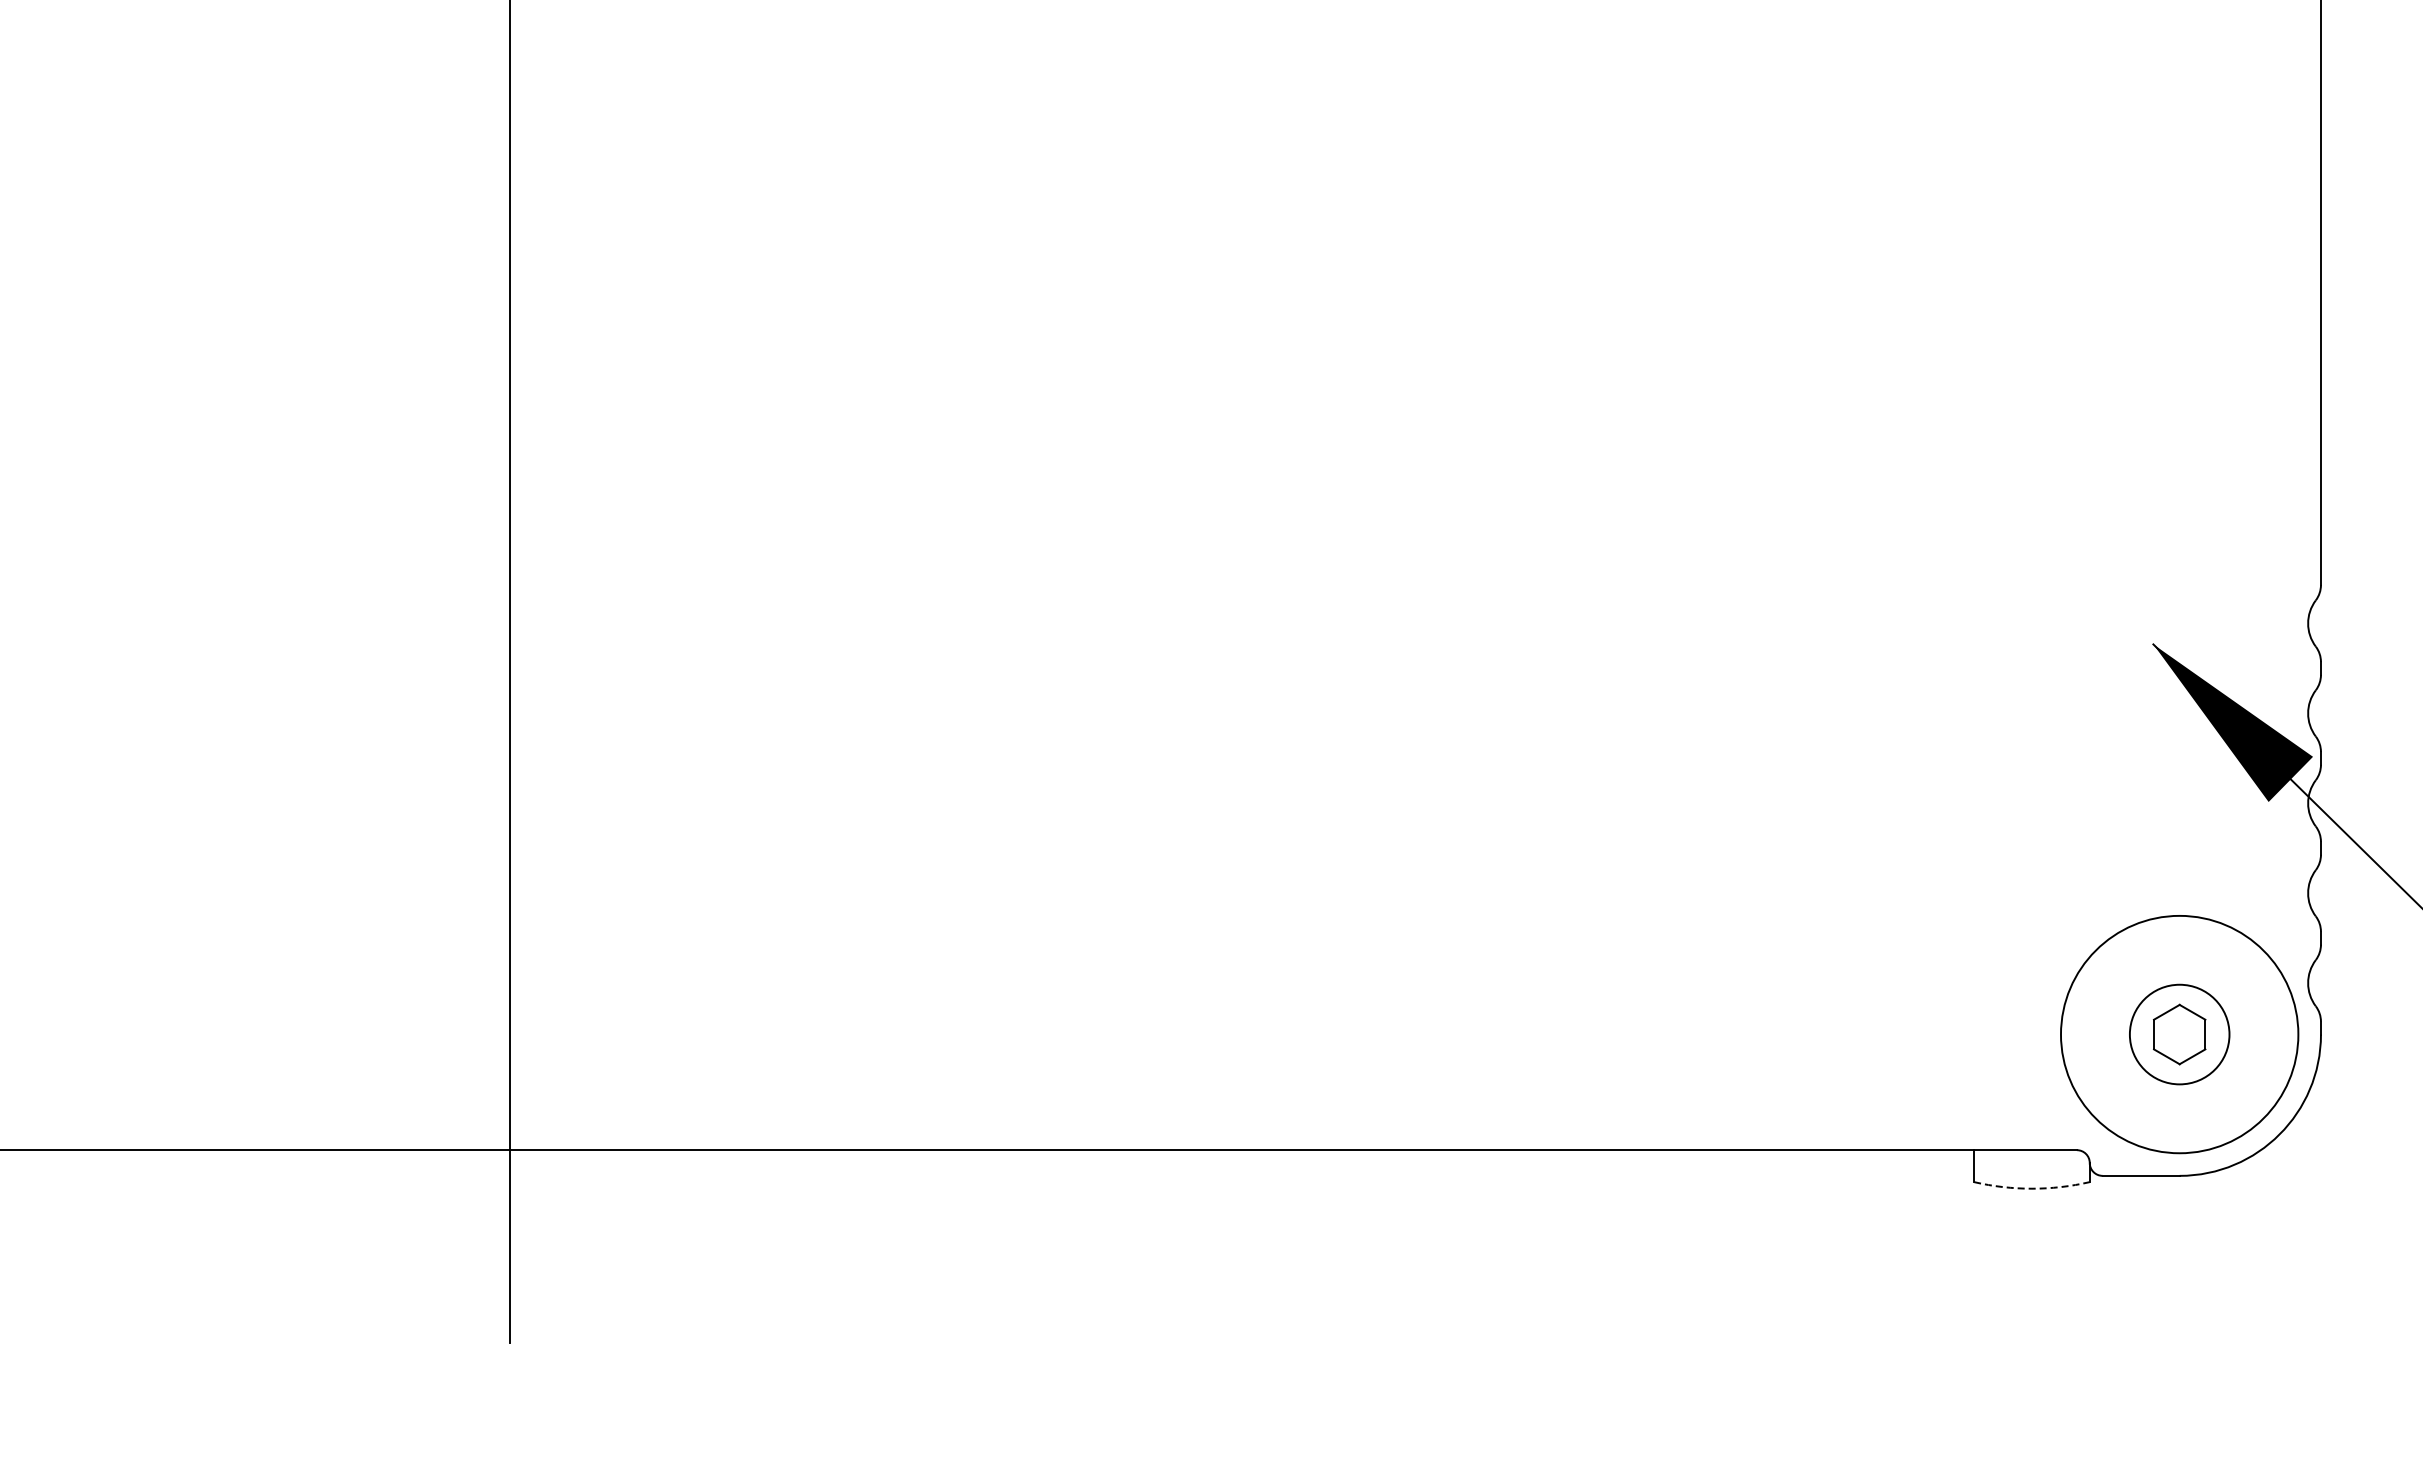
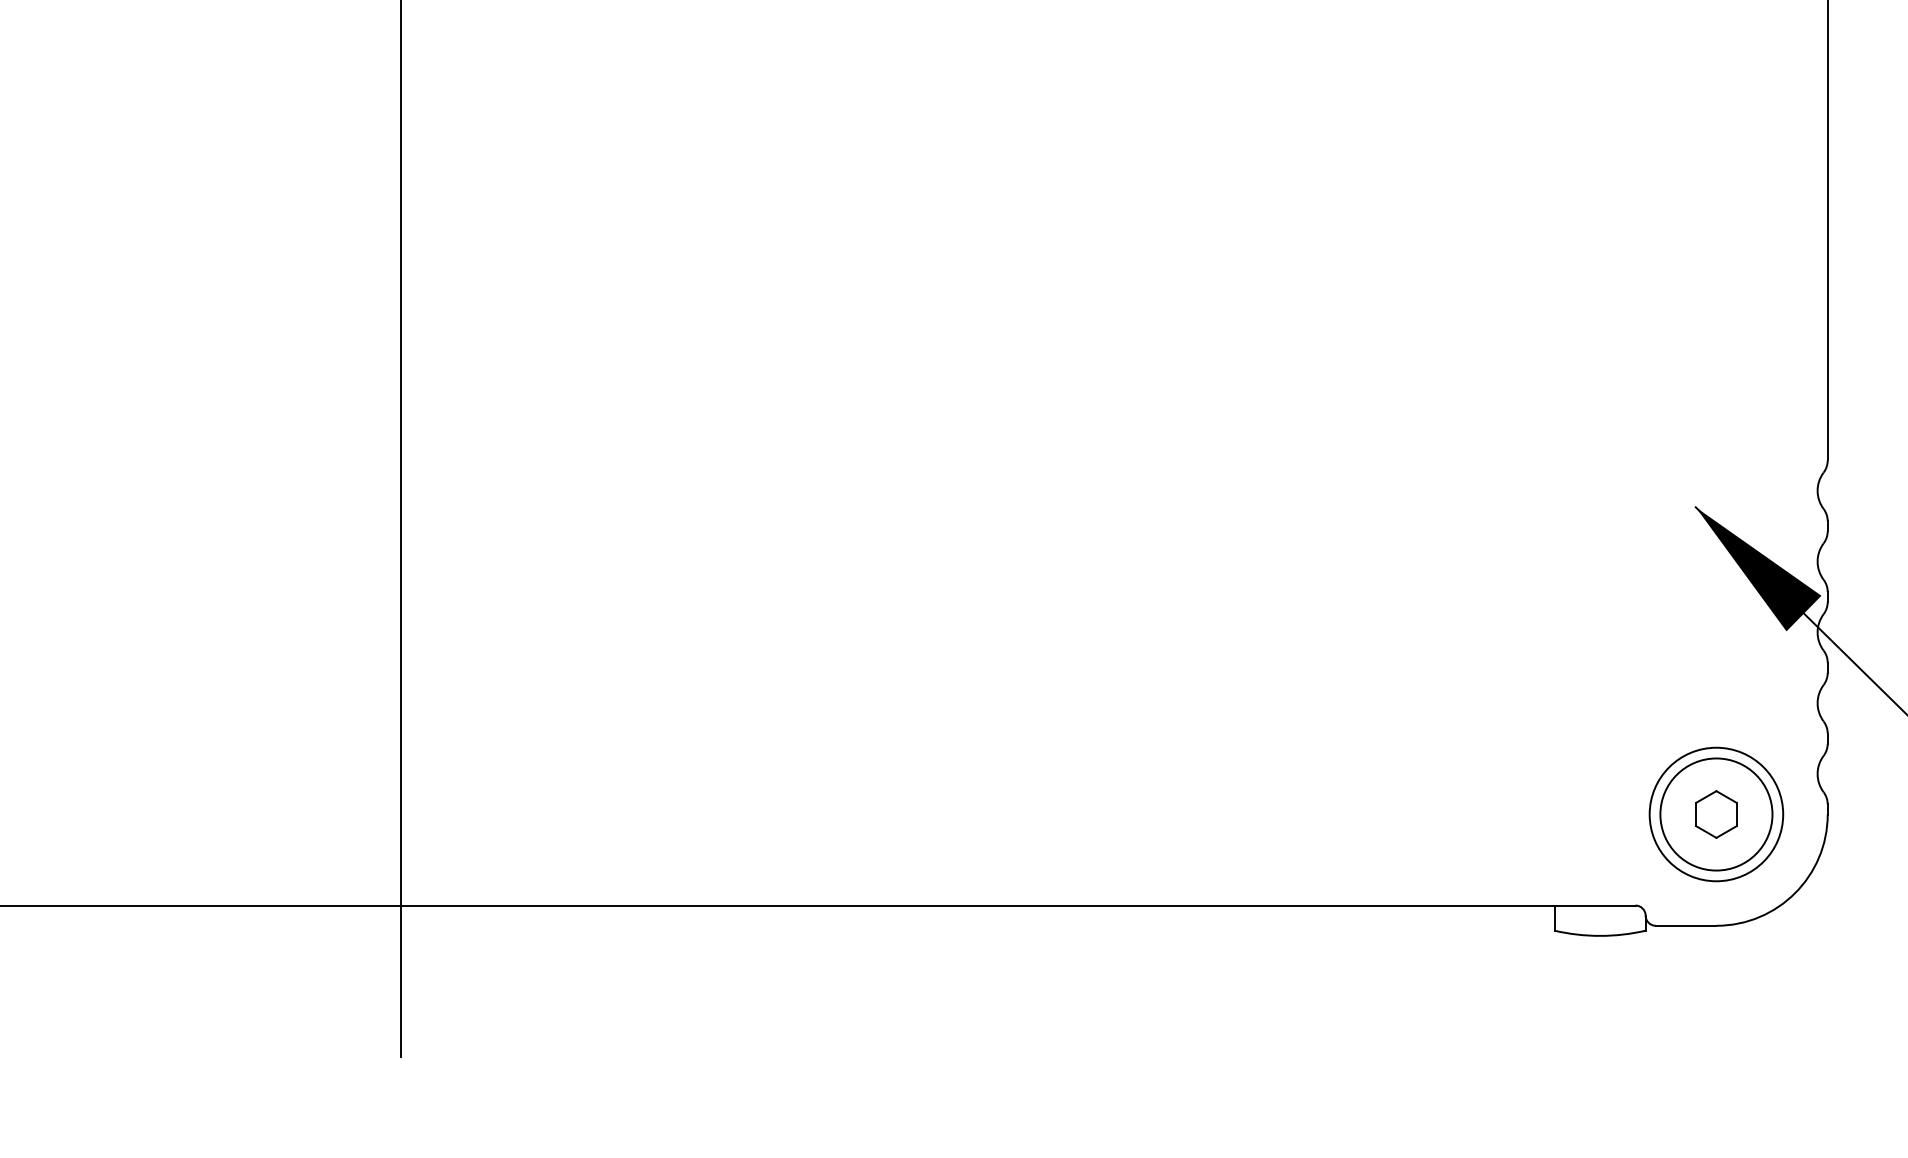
circle: (2179, 1034) -> (1716, 814), size x0.71
circle: (2179, 1034) -> (1716, 814), size x1.43
arc: (2031, 1188) -> (1599, 935), dashed -> solid

